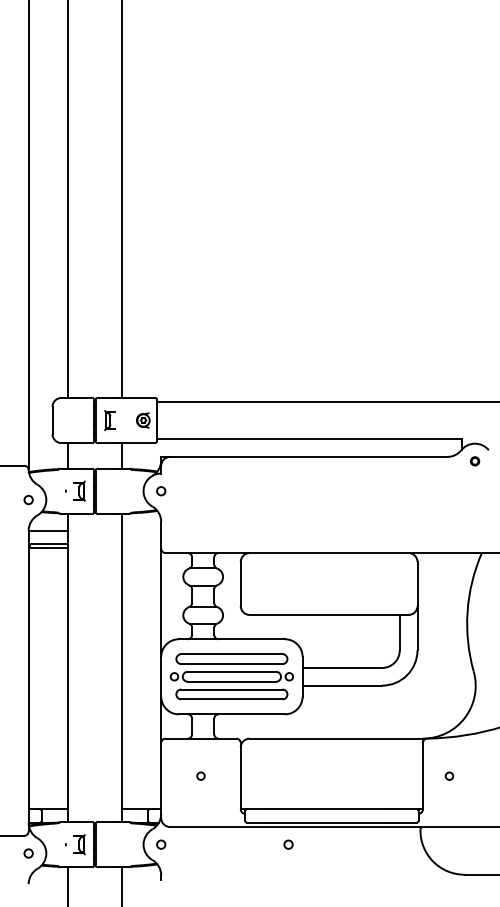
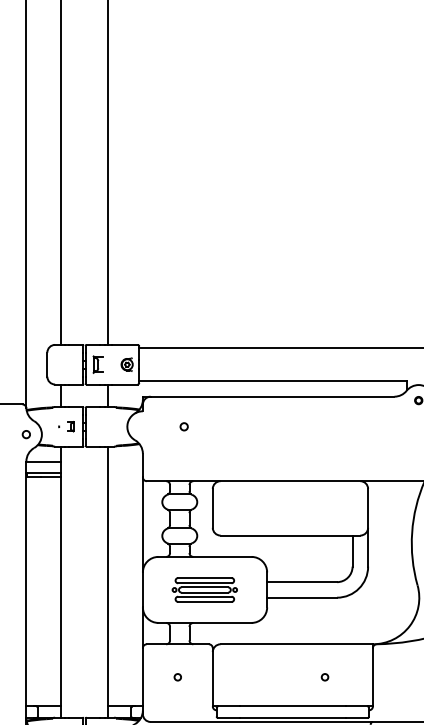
part: (79, 490) -> (71, 426), size x0.6
circle: (161, 491) -> (184, 427), moved
part: (231, 676) -> (204, 589), size x0.6
circle: (449, 775) -> (325, 676), moved

